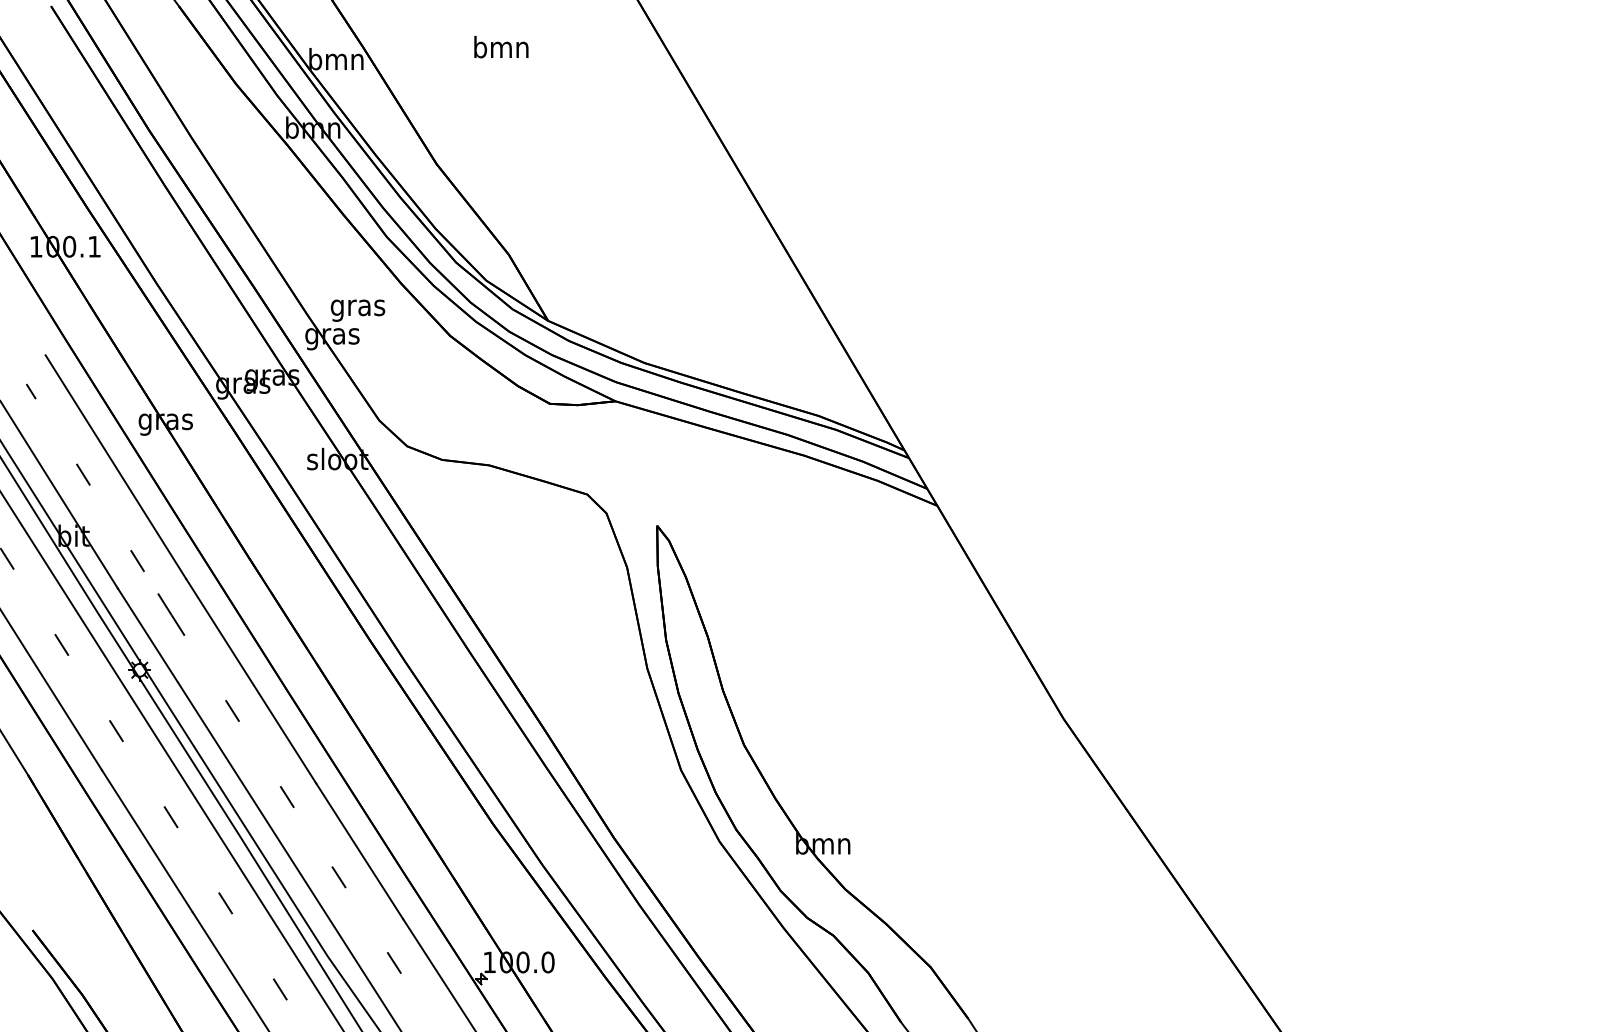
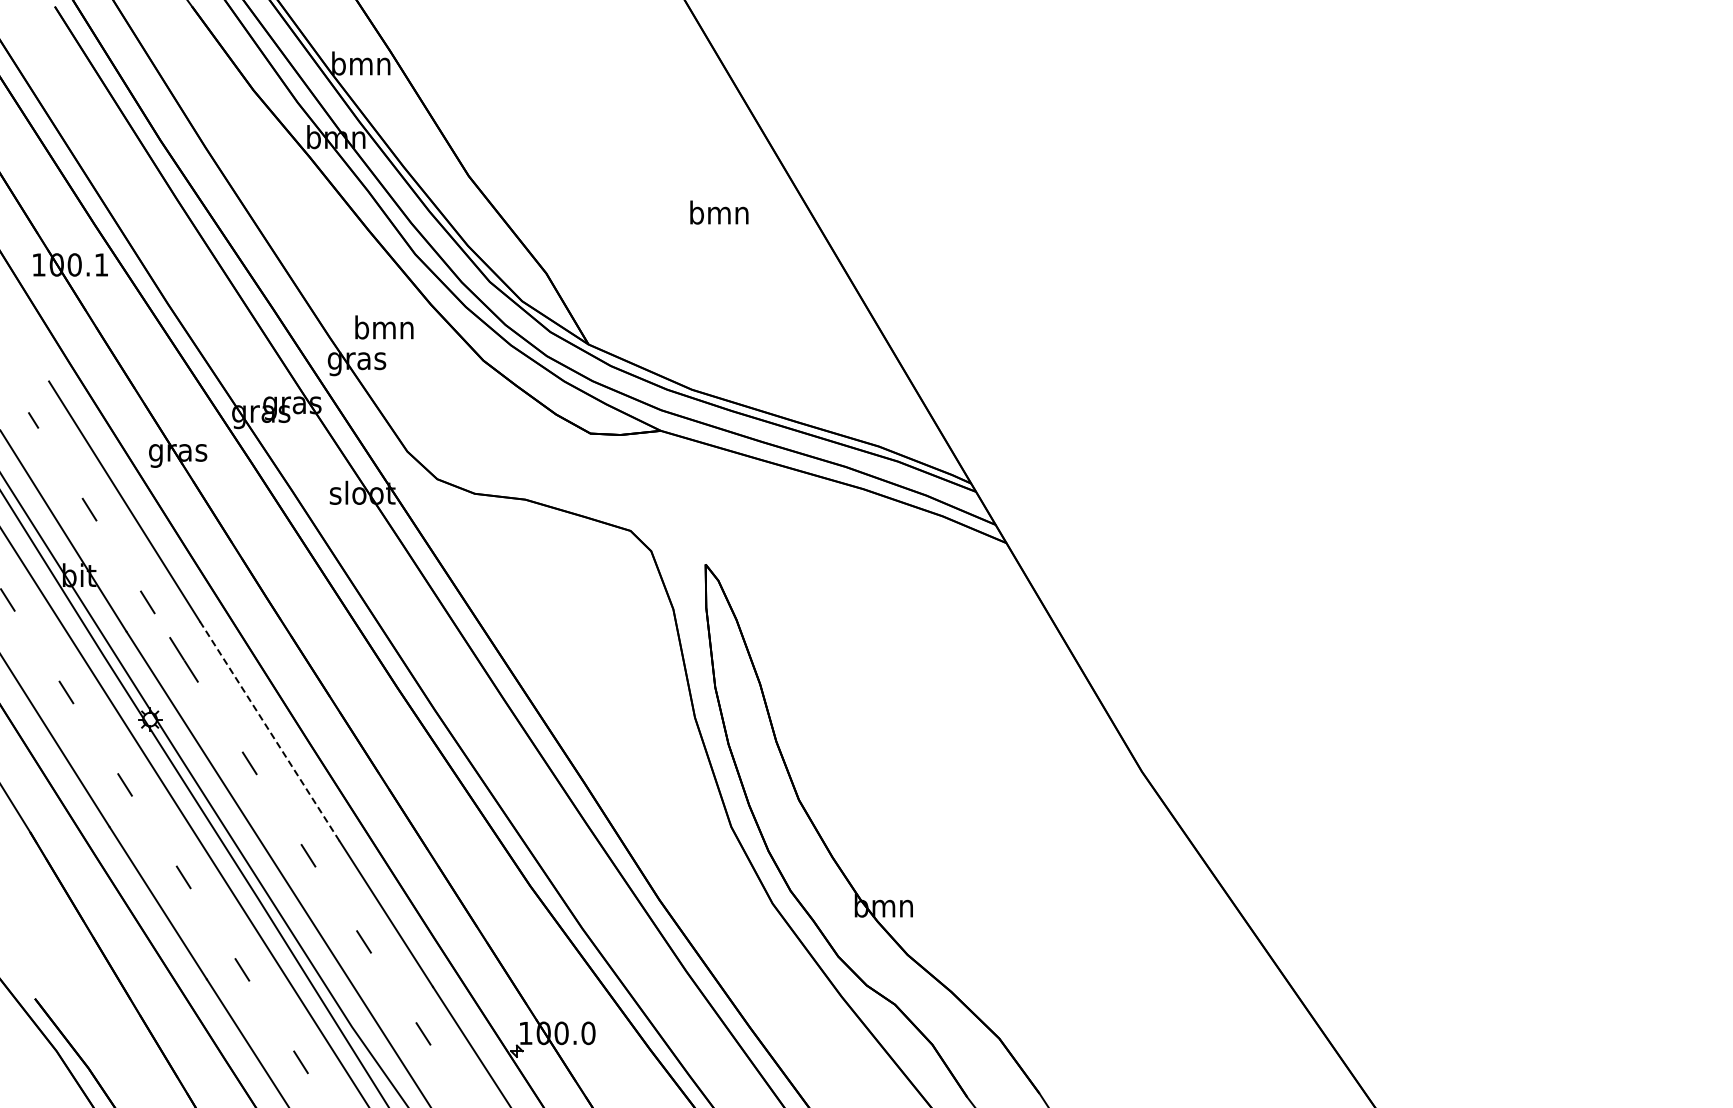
text: (501, 47) -> (719, 212), moved
text: (358, 307) -> (384, 330), gras -> bmn
line: (251, 681) -> (270, 731), solid -> dashed

